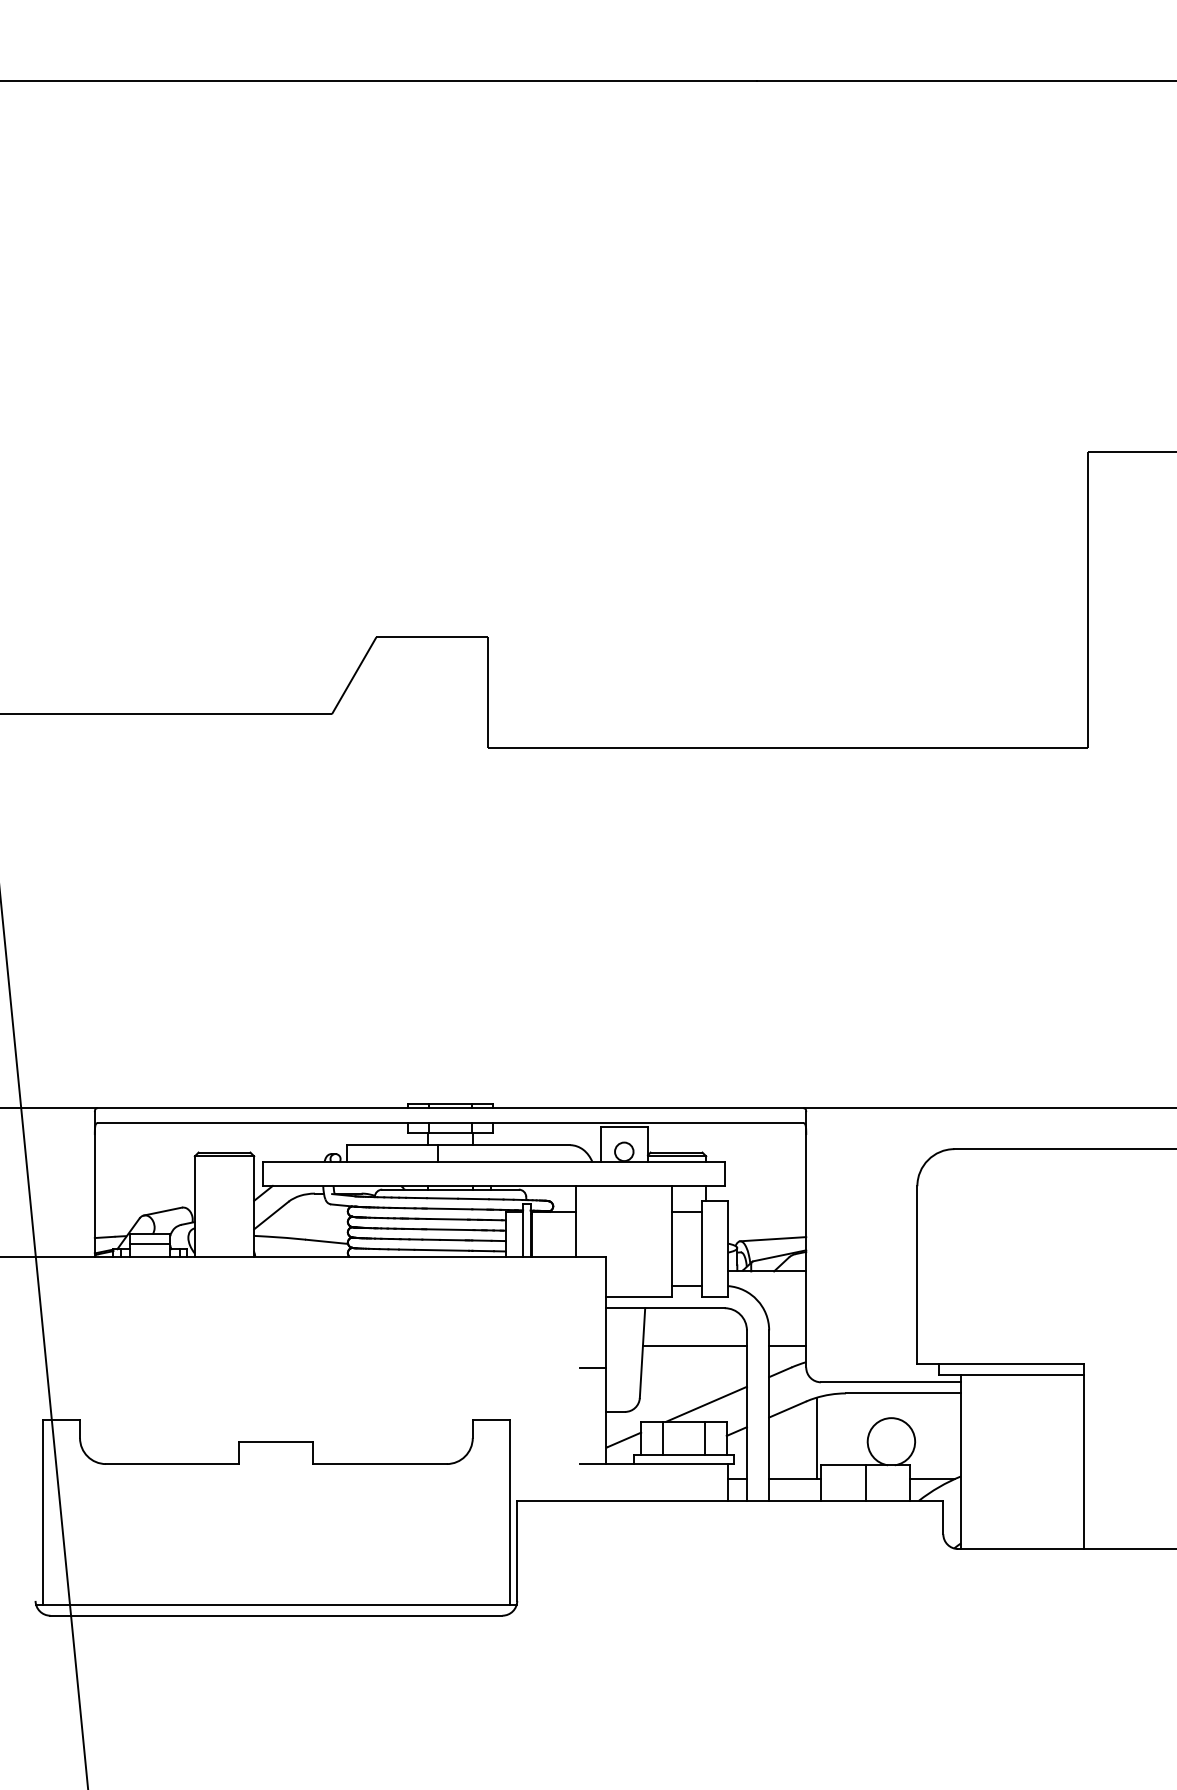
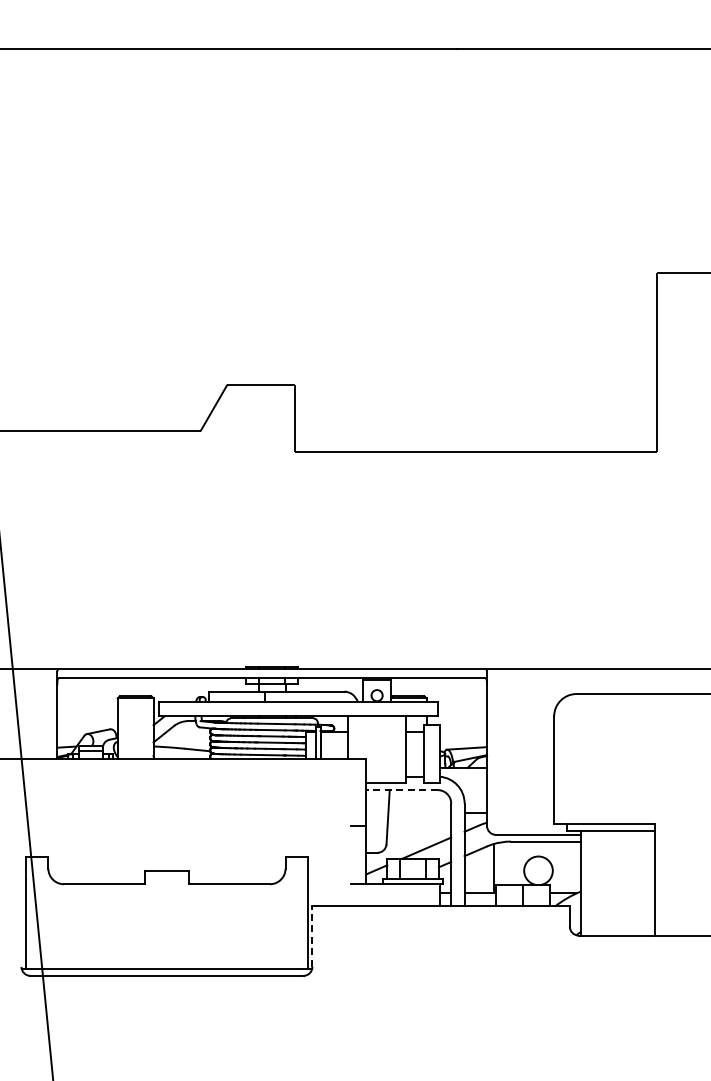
line: (664, 1308) -> (401, 790), solid -> dashed
line: (694, 1345) -> (419, 812), removed
line: (517, 1550) -> (312, 936), solid -> dashed

